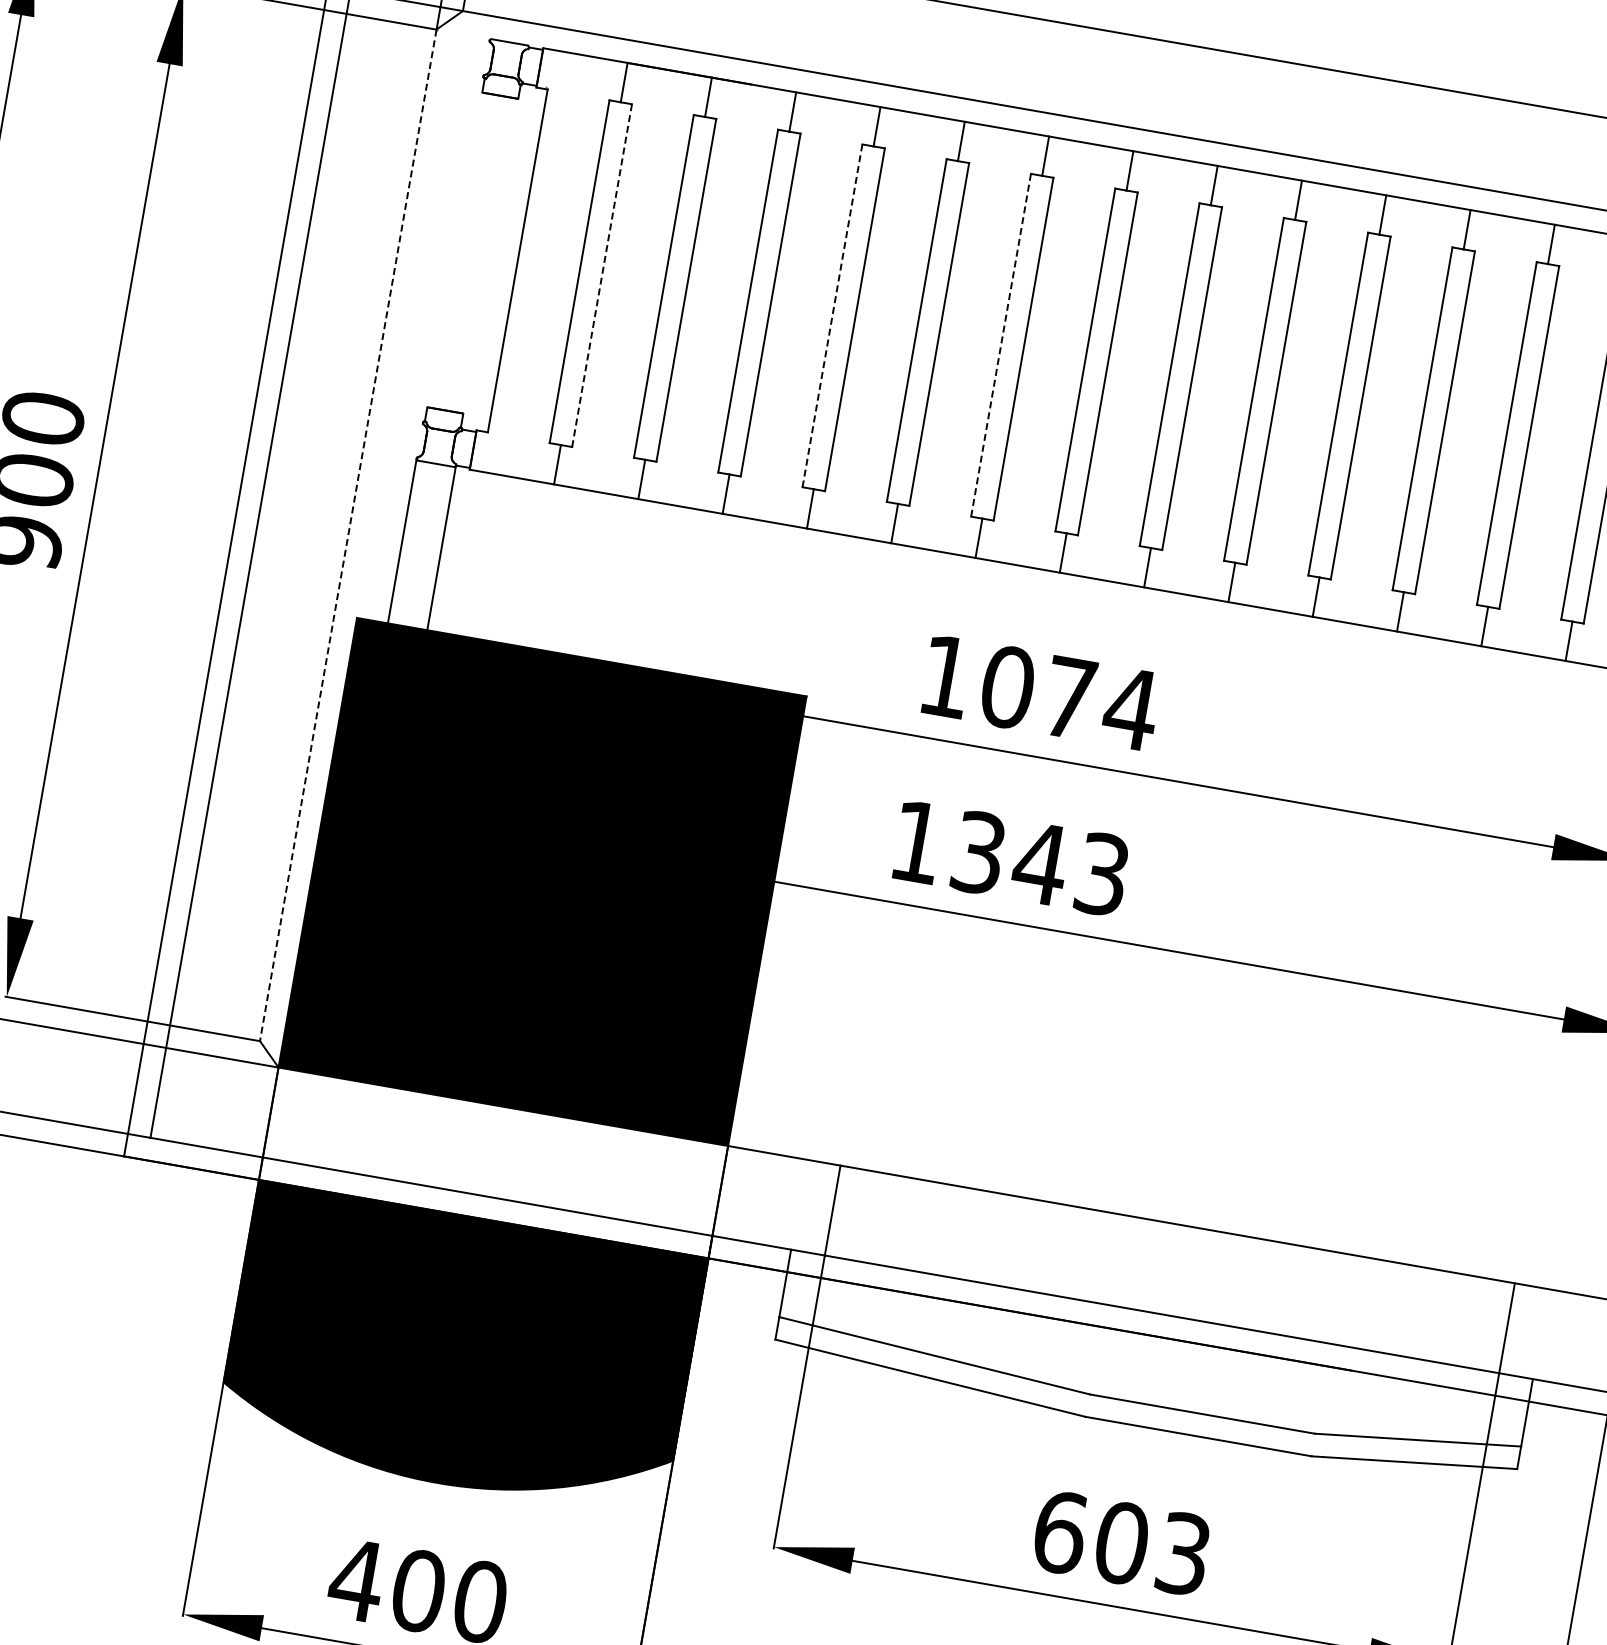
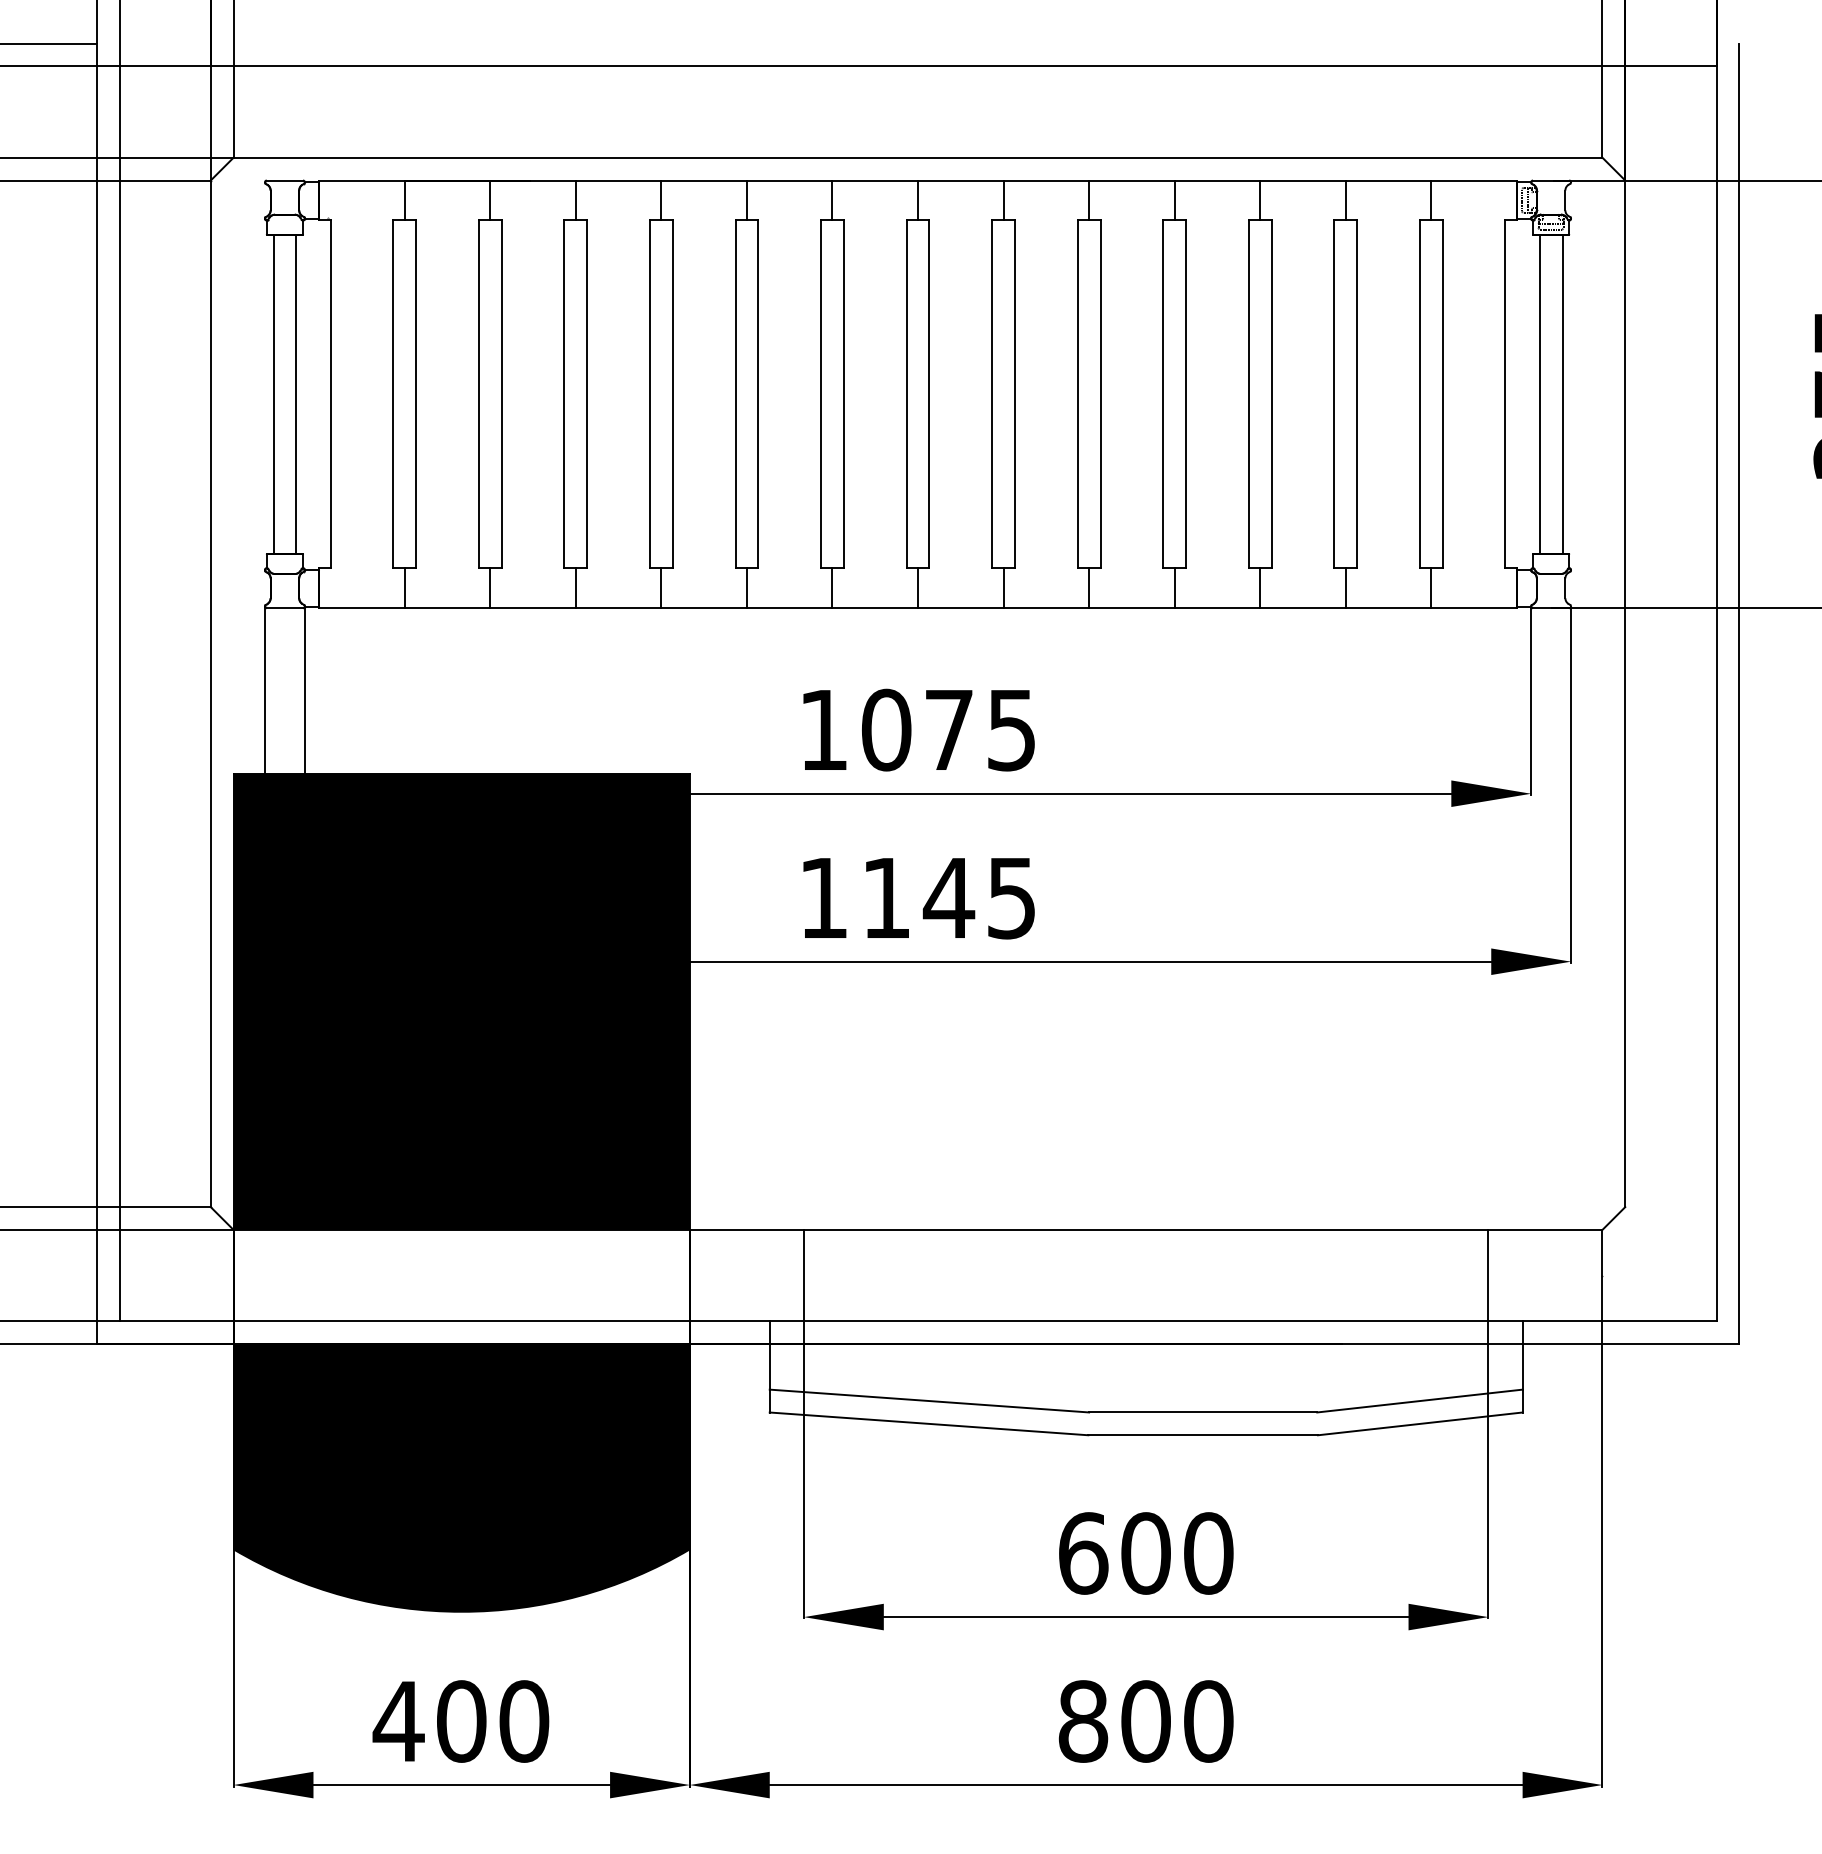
line: (461, 251) -> (273, 394), added
line: (484, 255) -> (296, 394), added
line: (602, 275) -> (416, 394), dashed -> solid
line: (832, 315) -> (649, 394), dashed -> solid
line: (1001, 345) -> (821, 394), dashed -> solid
line: (347, 535) -> (210, 694), dashed -> solid
text: (1130, 709) -> (1011, 730), 1074 -> 1075
text: (1040, 862) -> (948, 897), 1343 -> 1145
text: (1183, 1553) -> (1208, 1553), 603 -> 600

